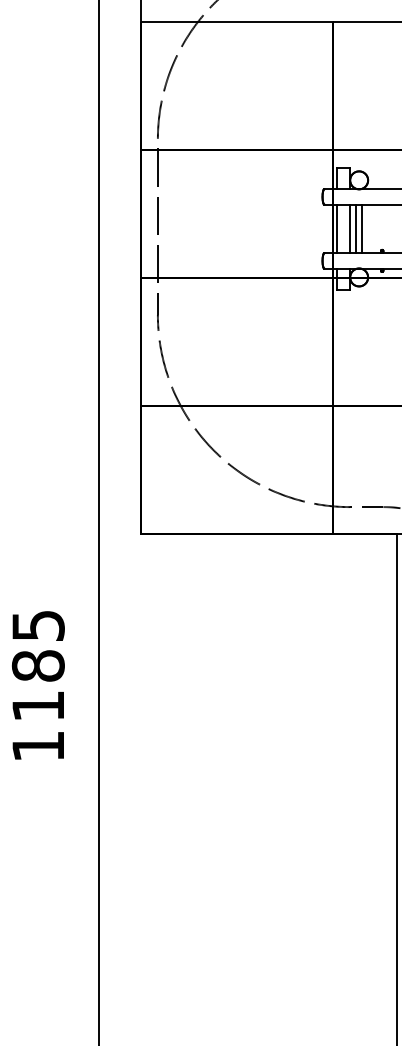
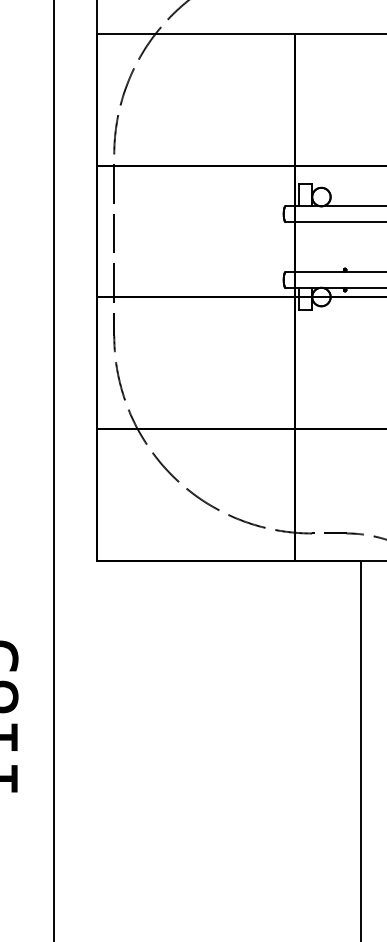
line: (337, 228) -> (299, 246), removed
line: (350, 228) -> (312, 246), removed
line: (356, 228) -> (318, 246), removed
line: (361, 228) -> (323, 246), removed

